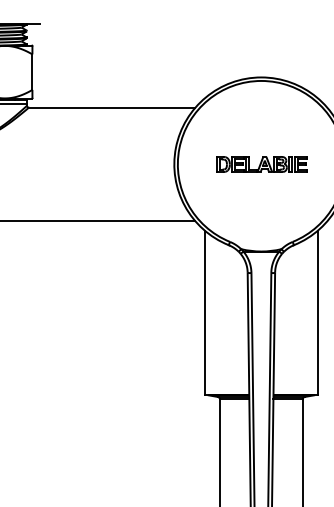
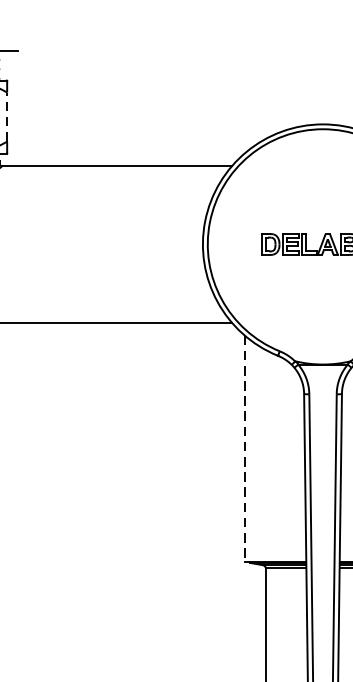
line: (32, 72) -> (7, 117), solid -> dashed
line: (204, 313) -> (244, 450), solid -> dashed

